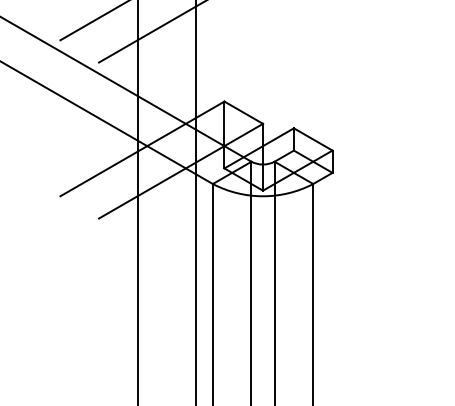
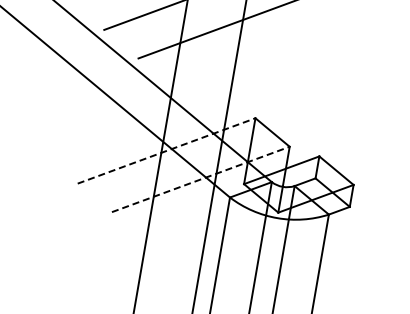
line: (142, 148) -> (166, 150), solid -> dashed
line: (181, 171) -> (201, 179), solid -> dashed

